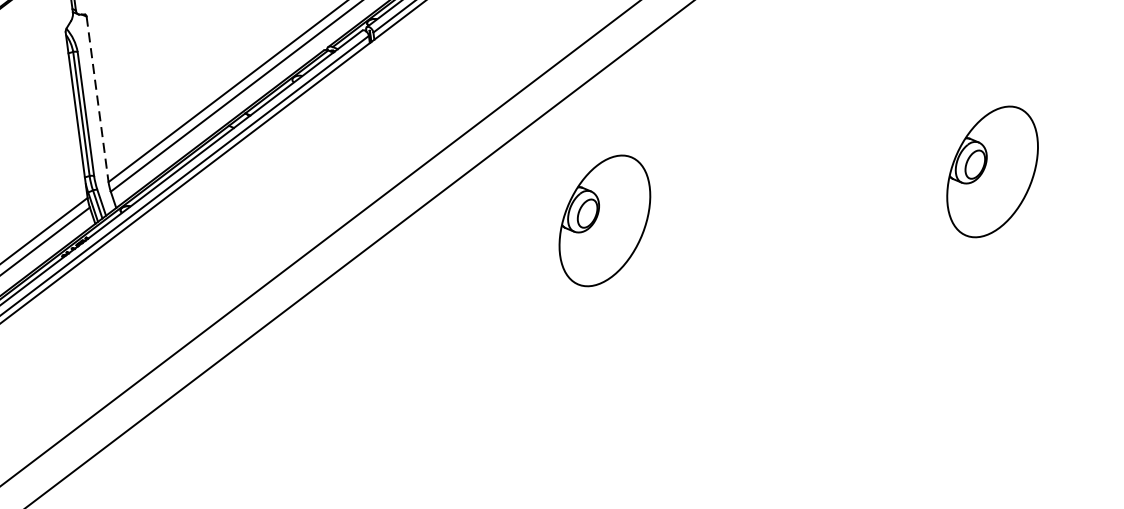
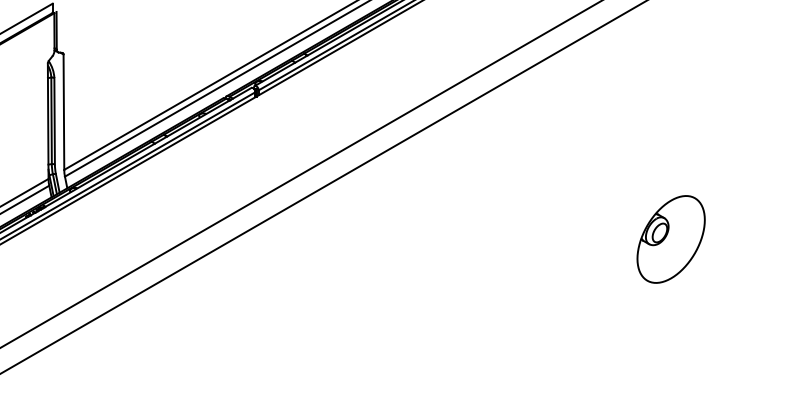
line: (97, 99) -> (63, 112), dashed -> solid
part: (603, 221) -> (400, 239), removed

